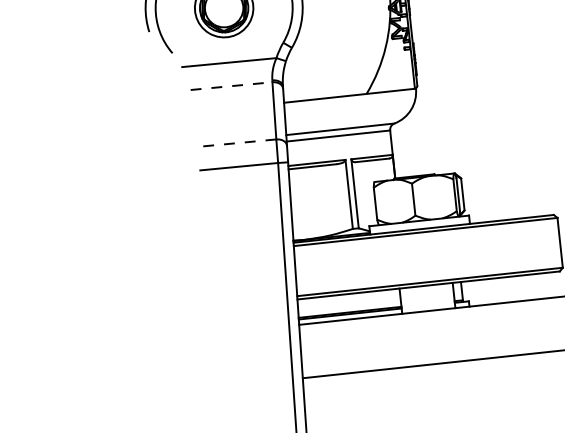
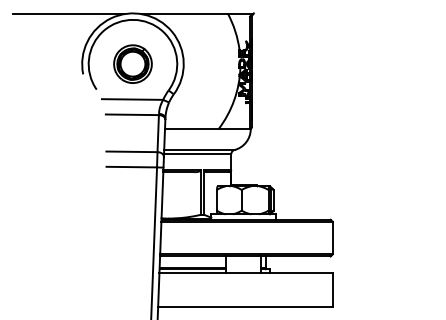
line: (231, 85) -> (132, 114), dashed -> solid
line: (236, 142) -> (131, 151), dashed -> solid

